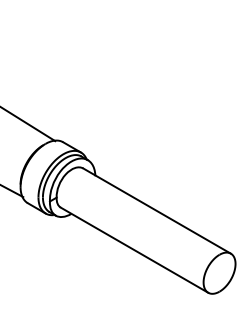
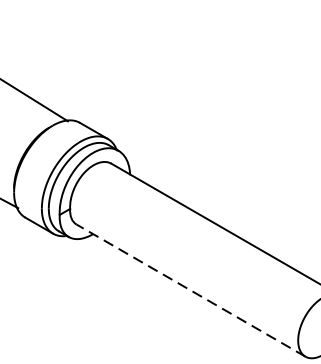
line: (134, 249) -> (190, 289), solid -> dashed

